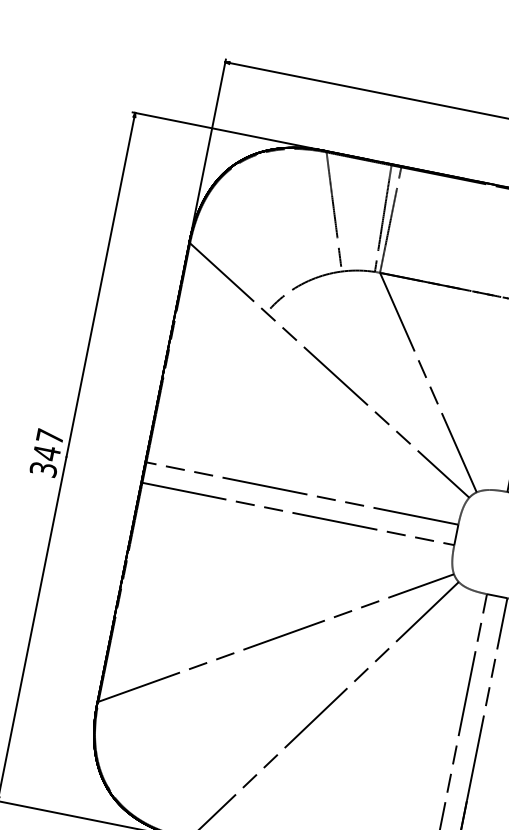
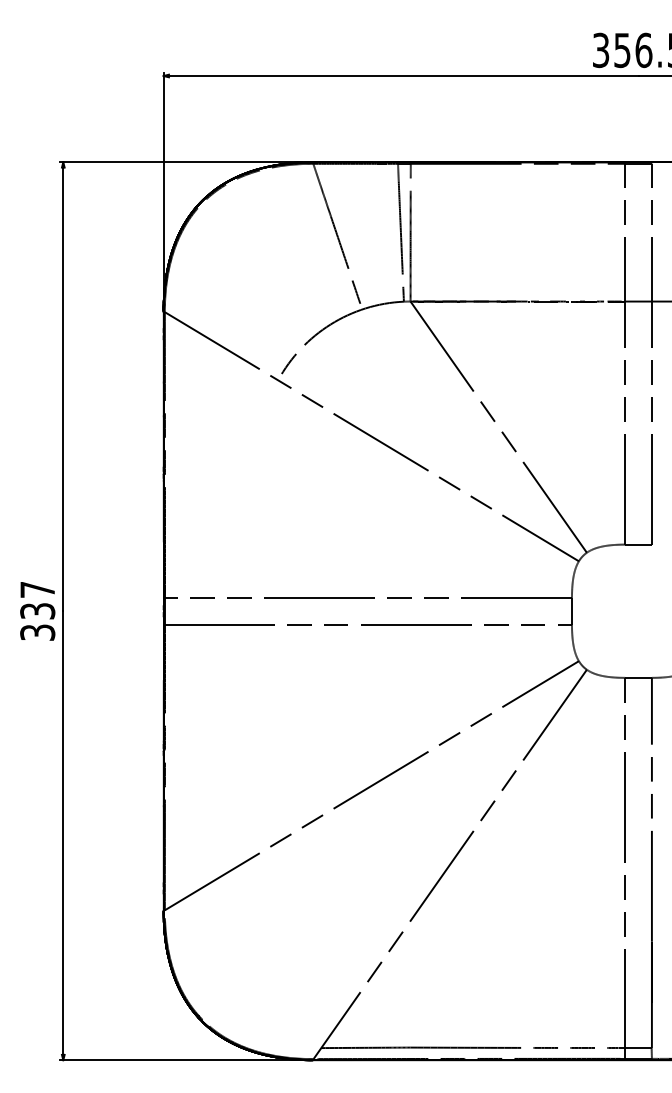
text: (46, 453) -> (37, 611), 347 -> 337

